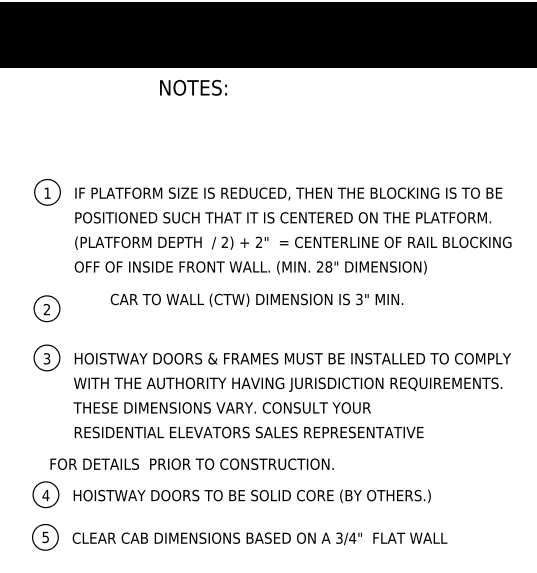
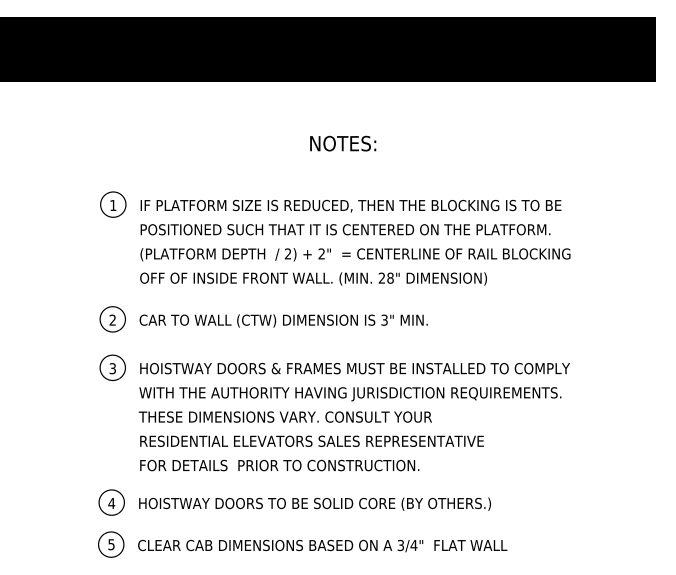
text: (193, 87) -> (343, 143), moved
text: (256, 299) -> (283, 320), moved
text: (191, 464) -> (279, 465), moved

